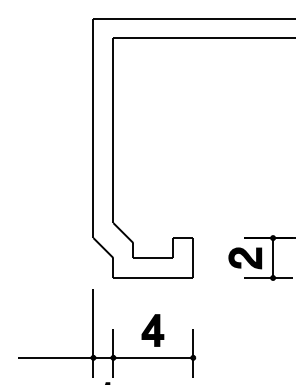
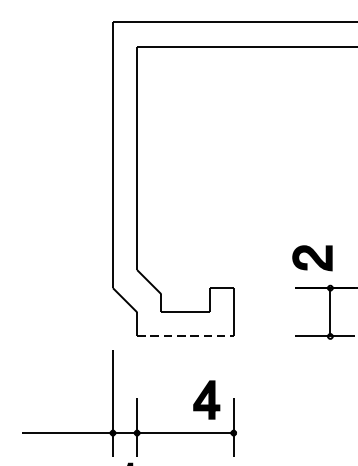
part: (245, 258) -> (312, 258), moved
line: (153, 278) -> (185, 337), solid -> dashed
part: (152, 330) -> (206, 399), moved

